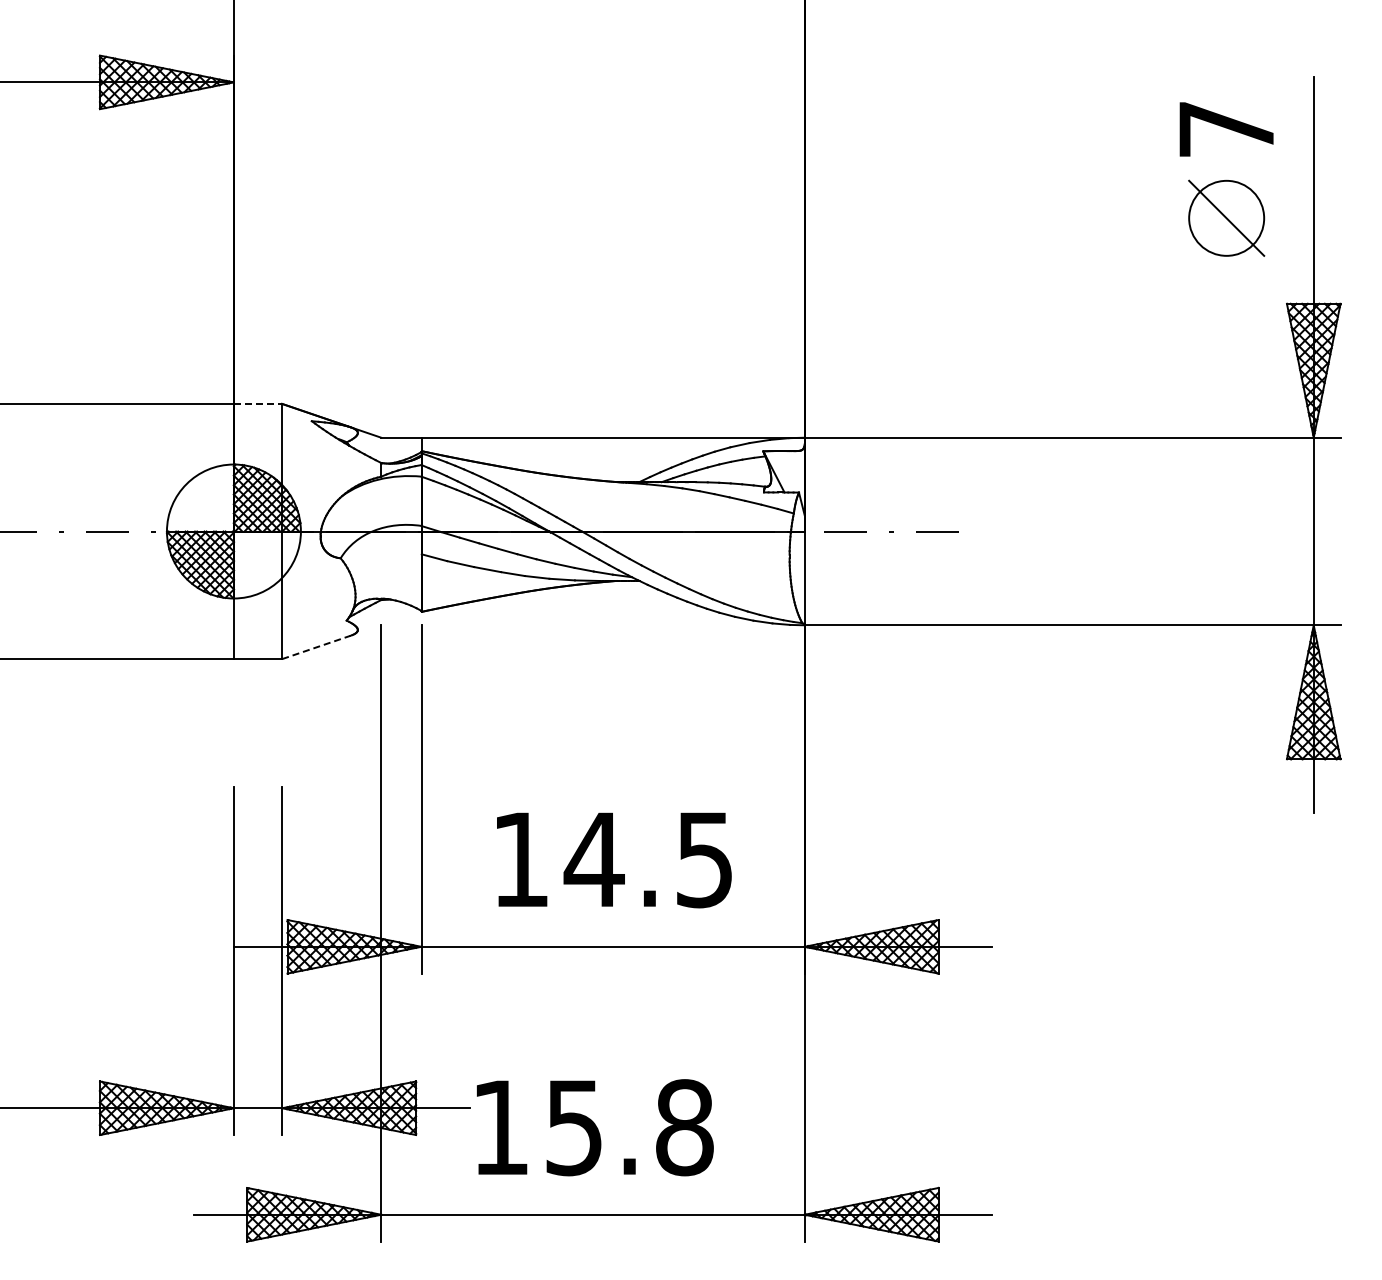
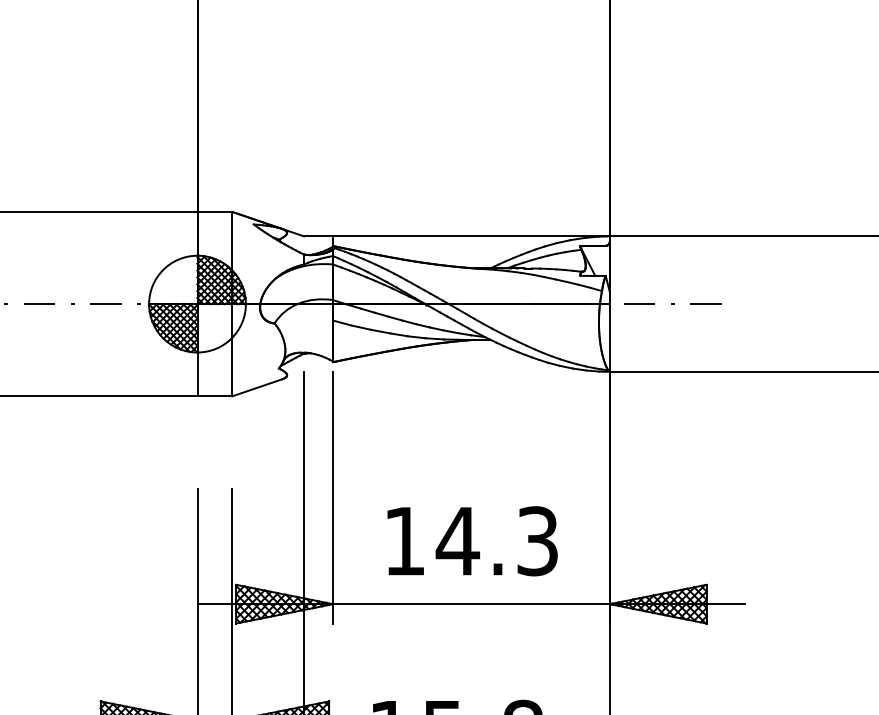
line: (258, 403) -> (215, 211), dashed -> solid
line: (316, 647) -> (257, 387), dashed -> solid
text: (704, 859) -> (537, 541), 14.5 -> 14.3

